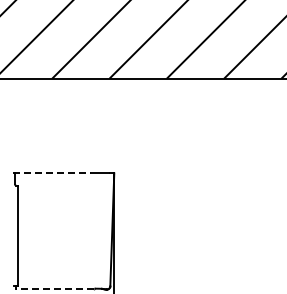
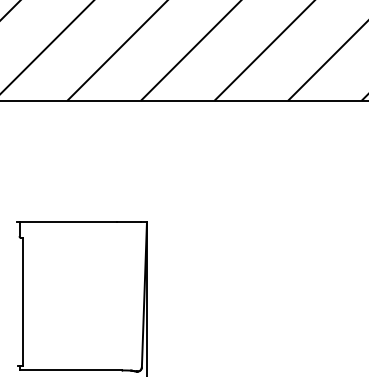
line: (52, 173) -> (67, 222), dashed -> solid
line: (54, 288) -> (70, 370), dashed -> solid

